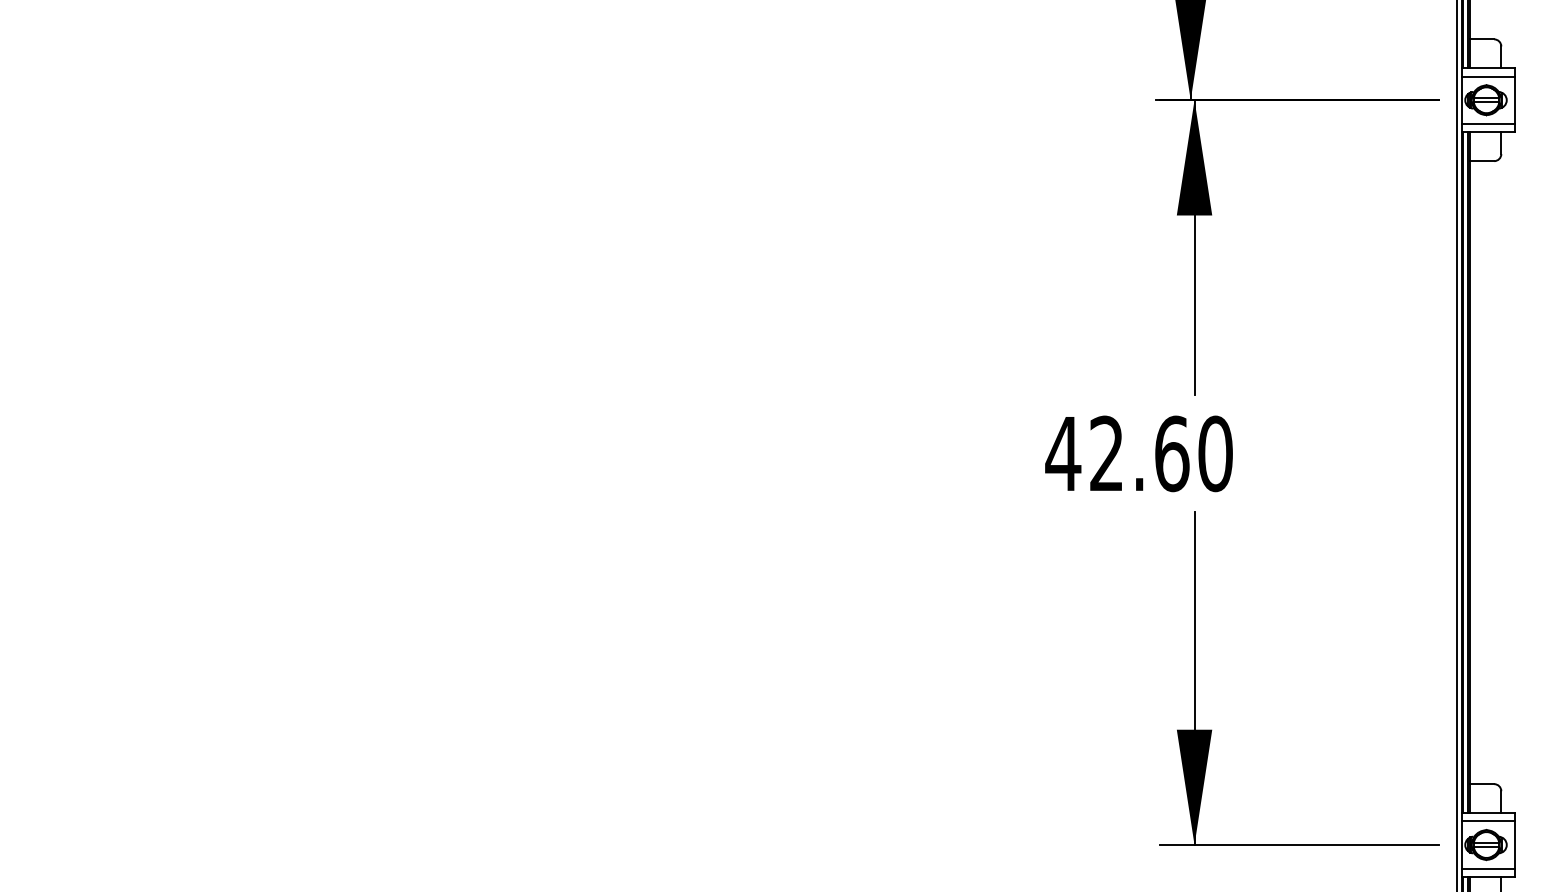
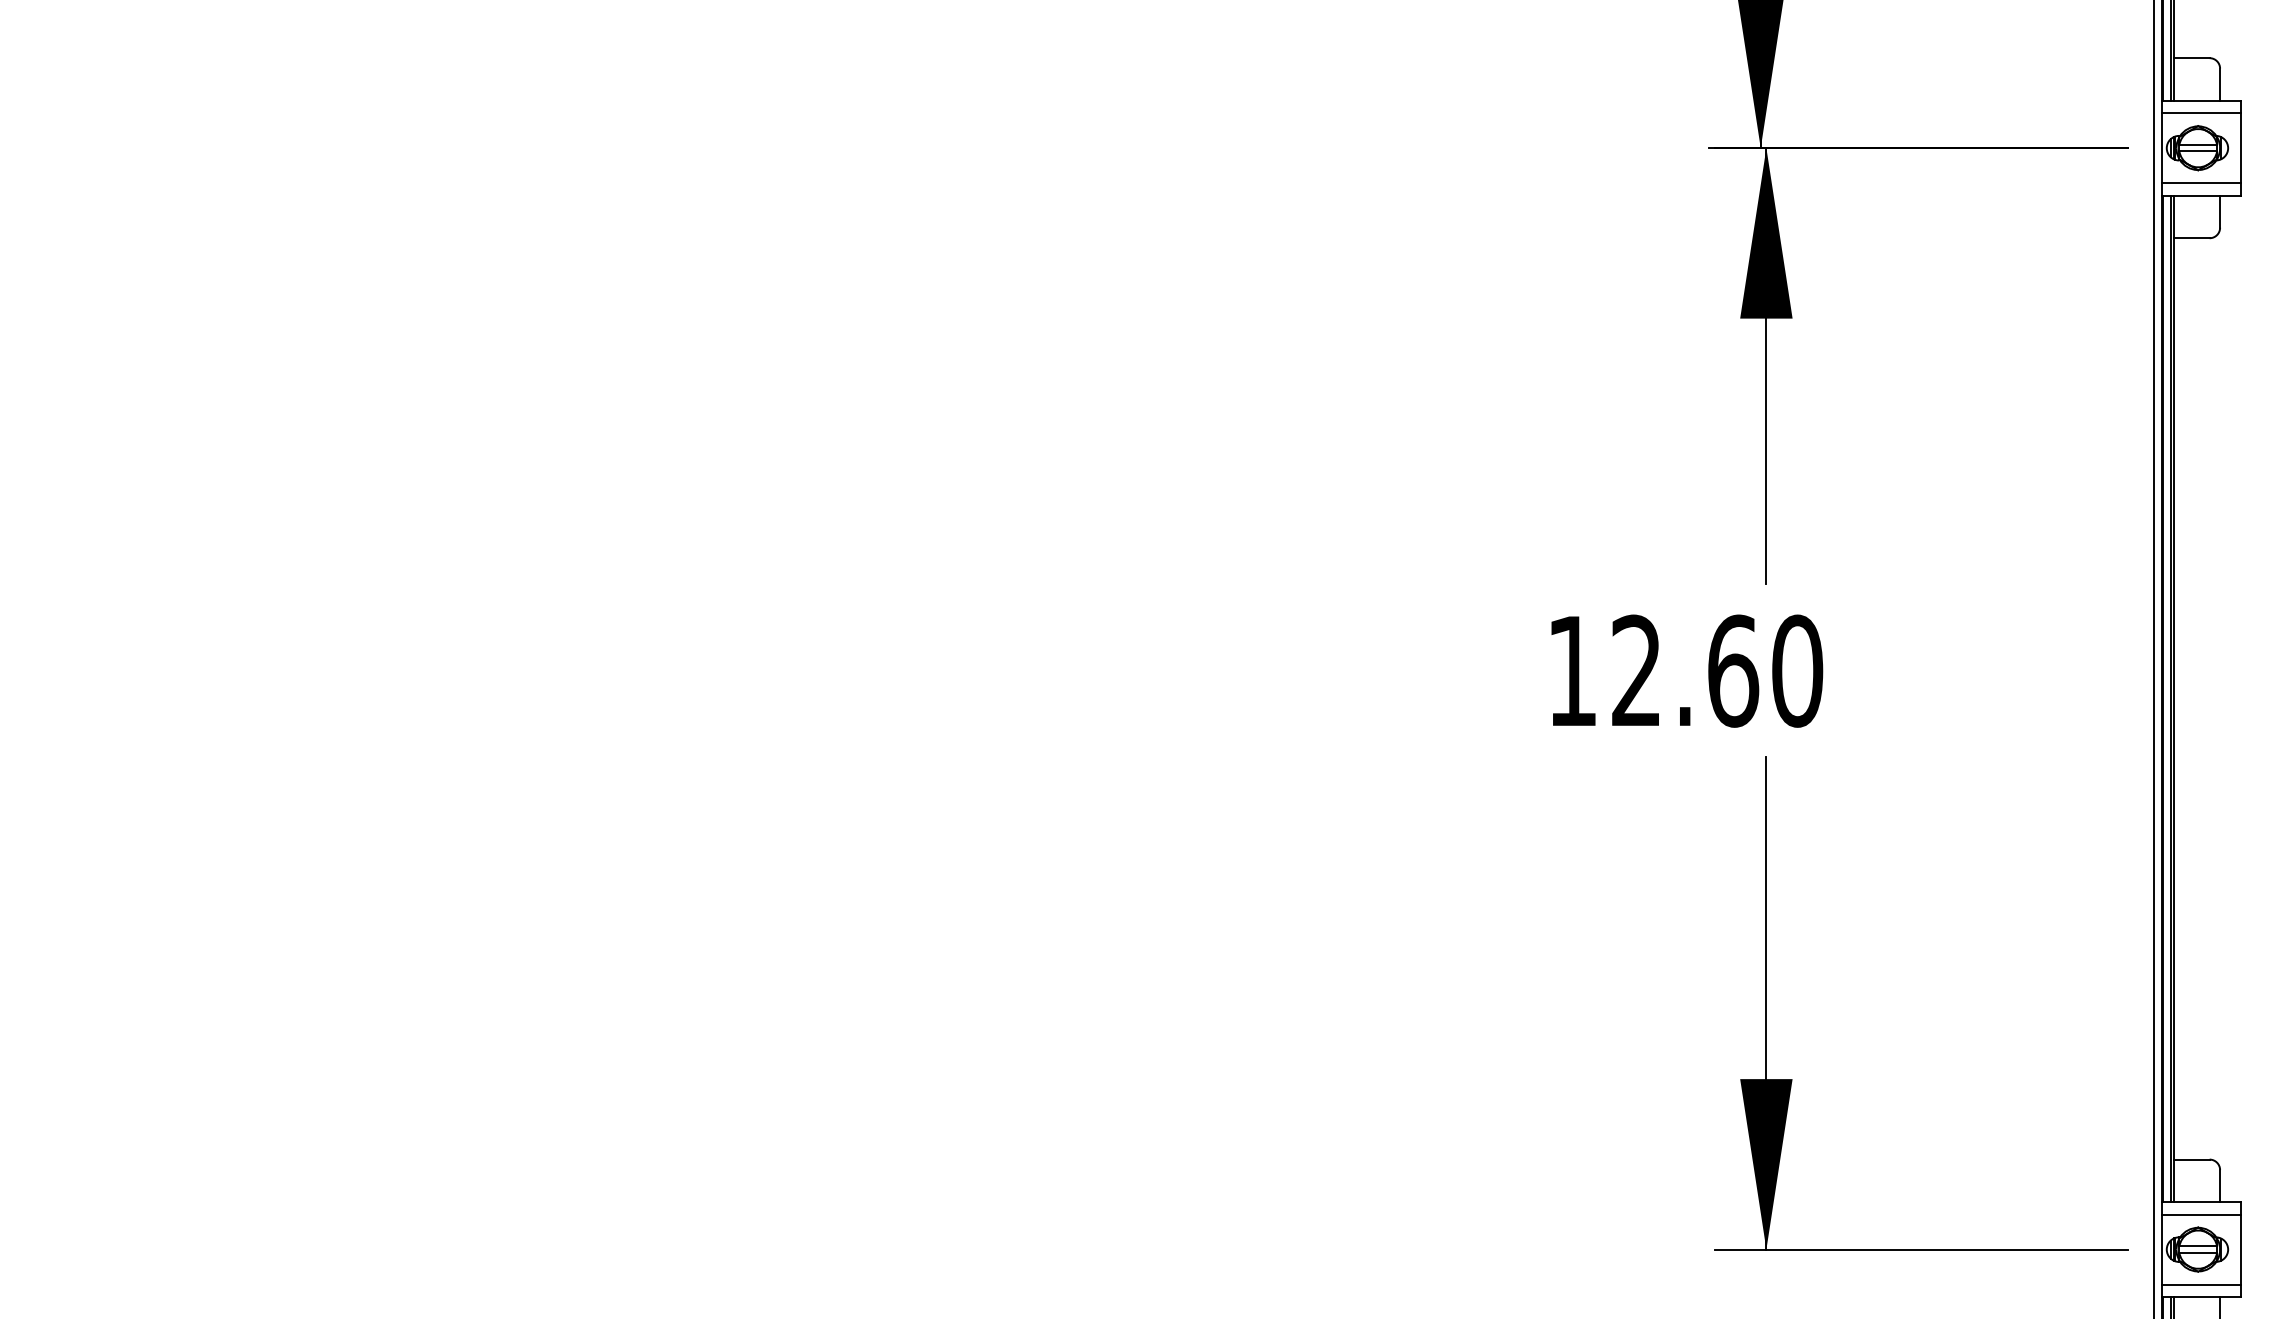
text: (1063, 453) -> (1572, 670), 42.60 -> 12.60

